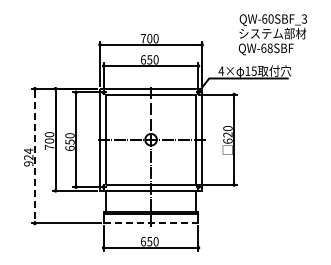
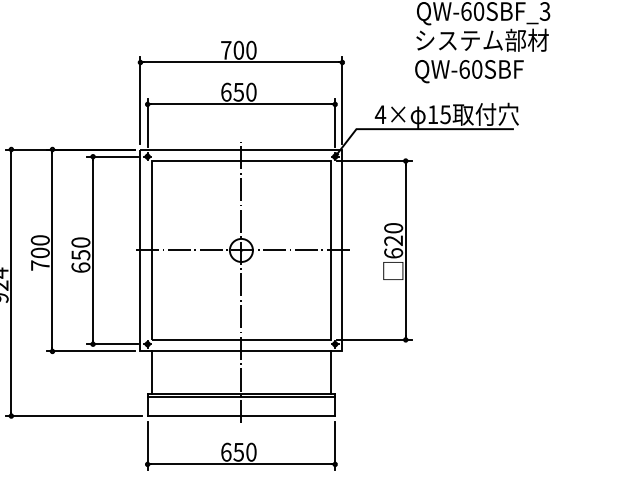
text: (269, 48) -> (475, 69), QW-68SBF -> QW-60SBF
line: (34, 156) -> (10, 283), dashed -> solid
line: (151, 223) -> (242, 416), dashed -> solid

